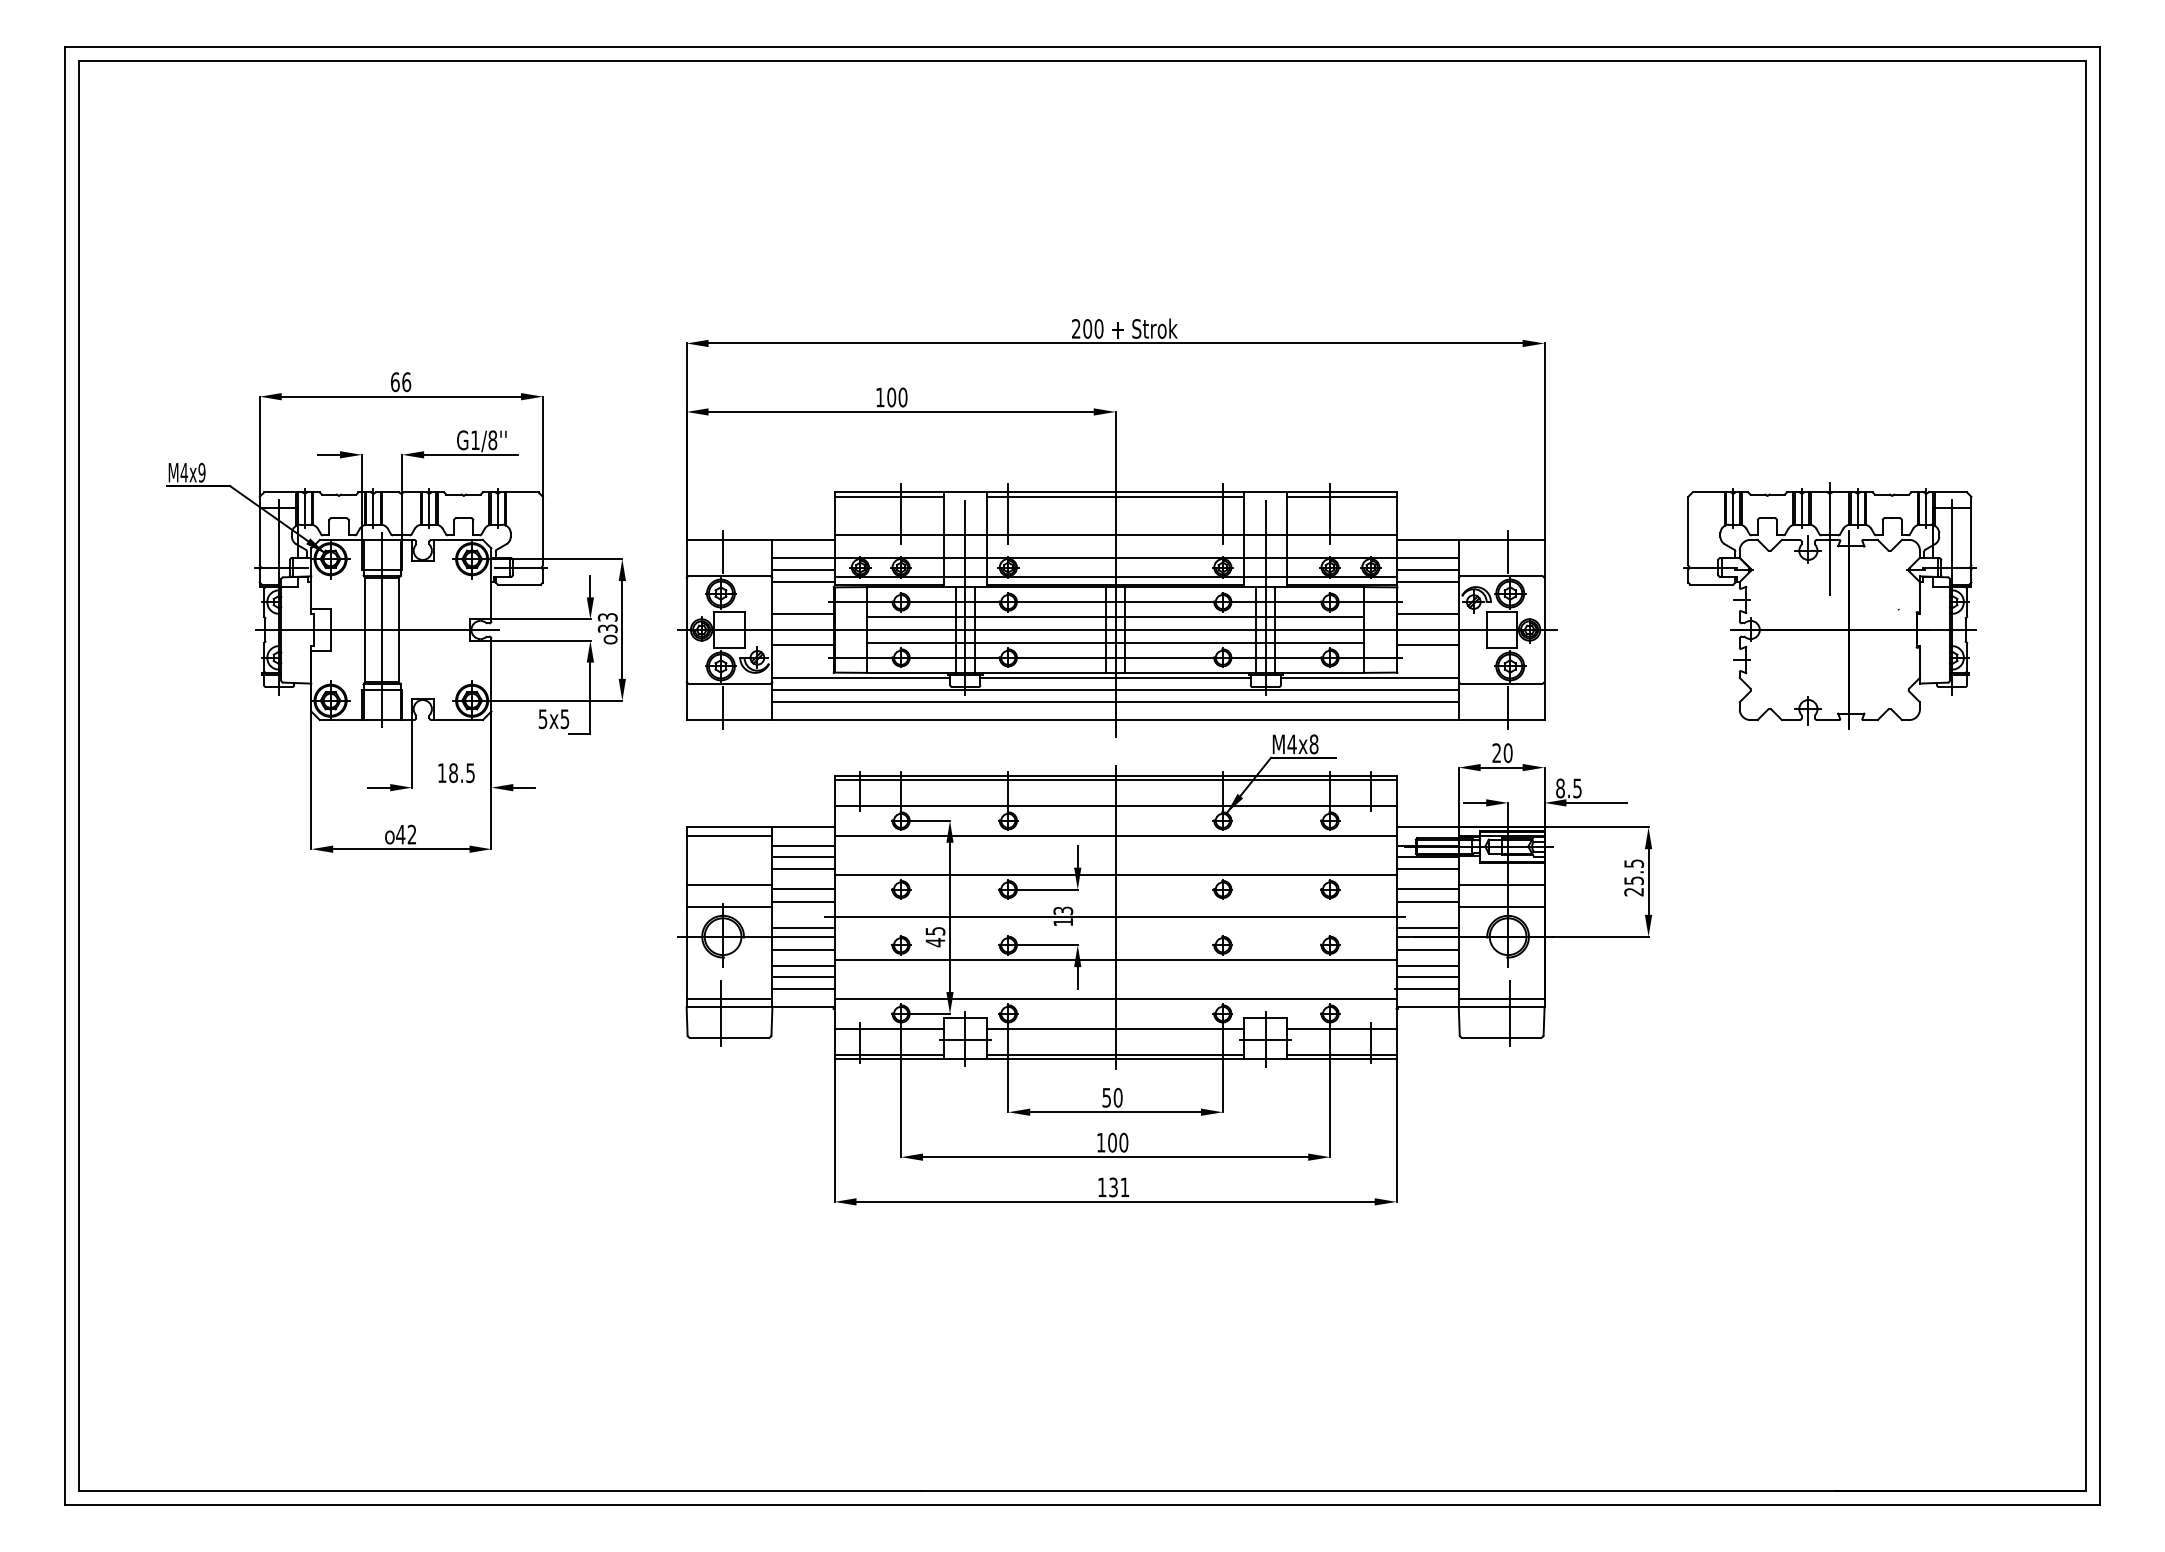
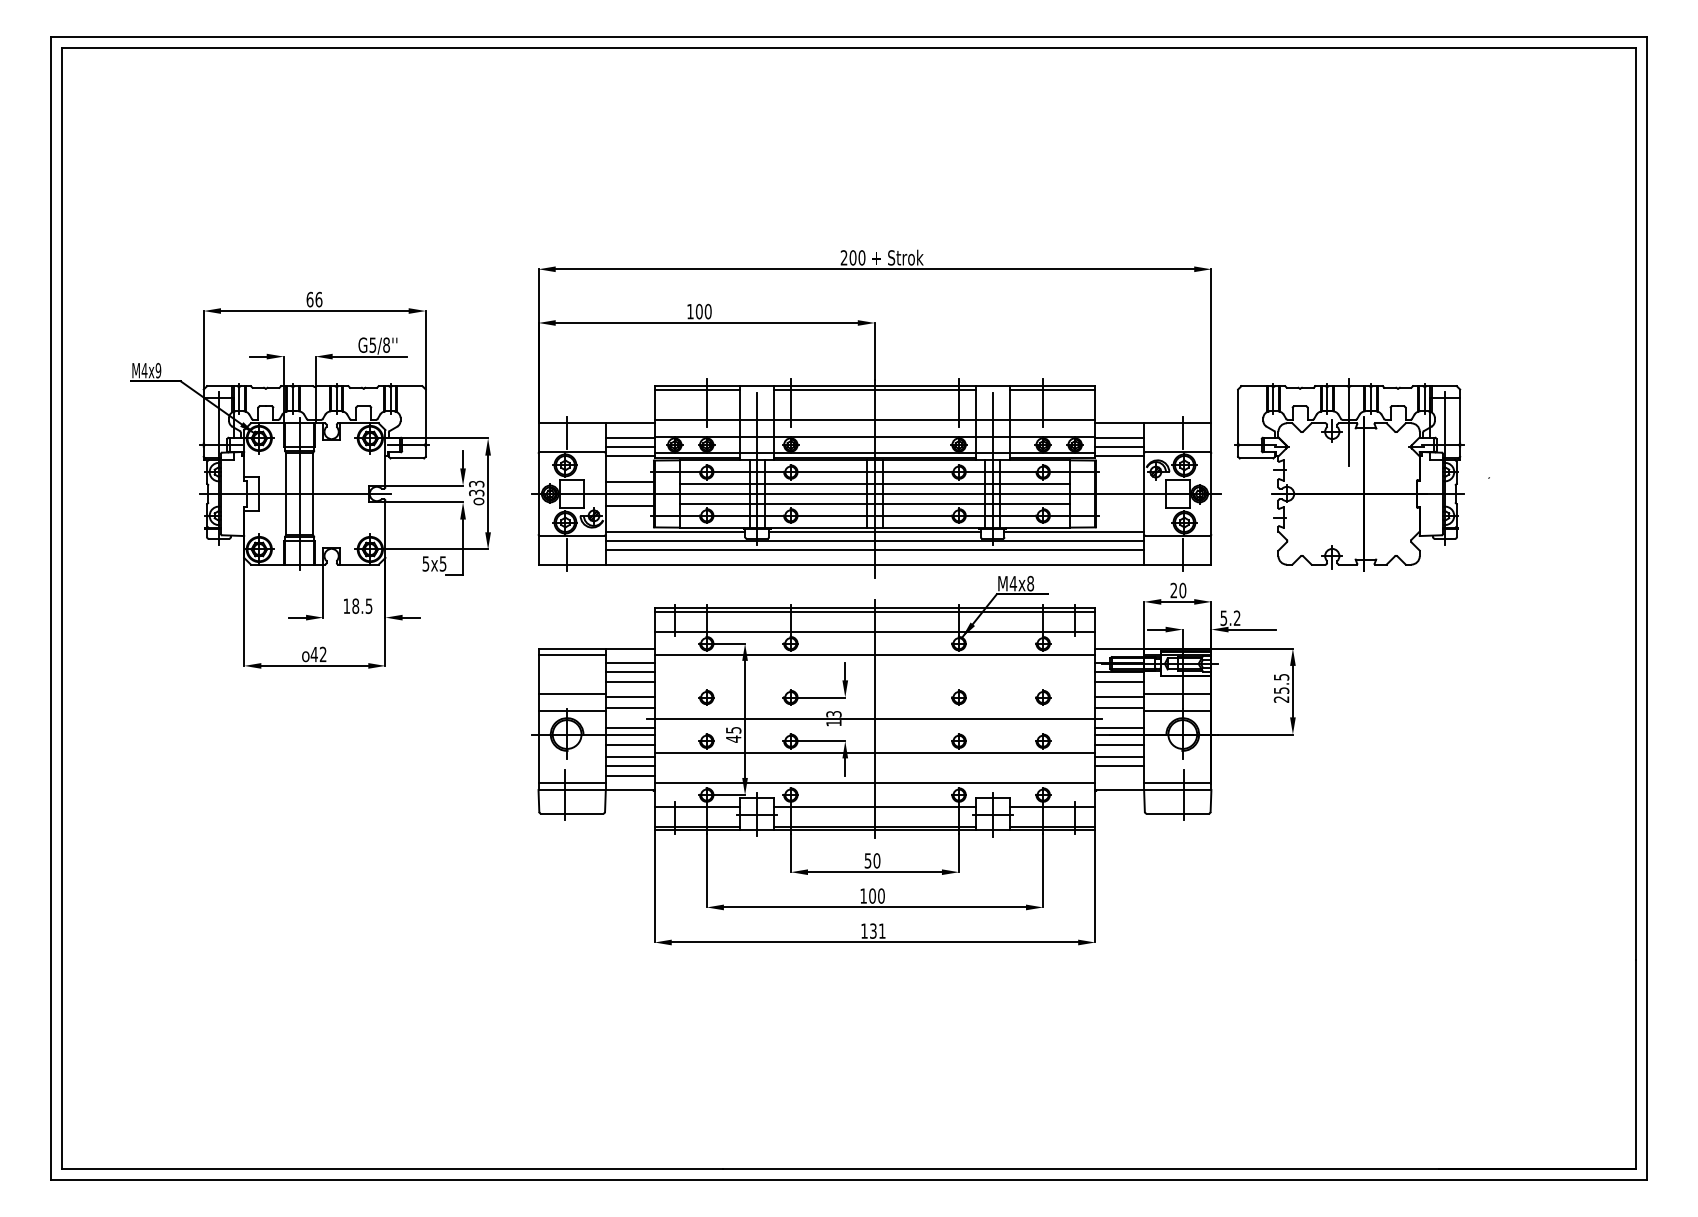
text: (474, 439) -> (372, 344), G1/8'' -> G5/8''
part: (1830, 605) -> (1349, 474), moved
line: (1427, 614) -> (1119, 481), removed
line: (1427, 645) -> (1119, 506), removed
text: (1568, 788) -> (1230, 618), 8.5 -> 5.2
line: (1115, 874) -> (874, 685), removed
line: (1426, 988) -> (1118, 775), removed

